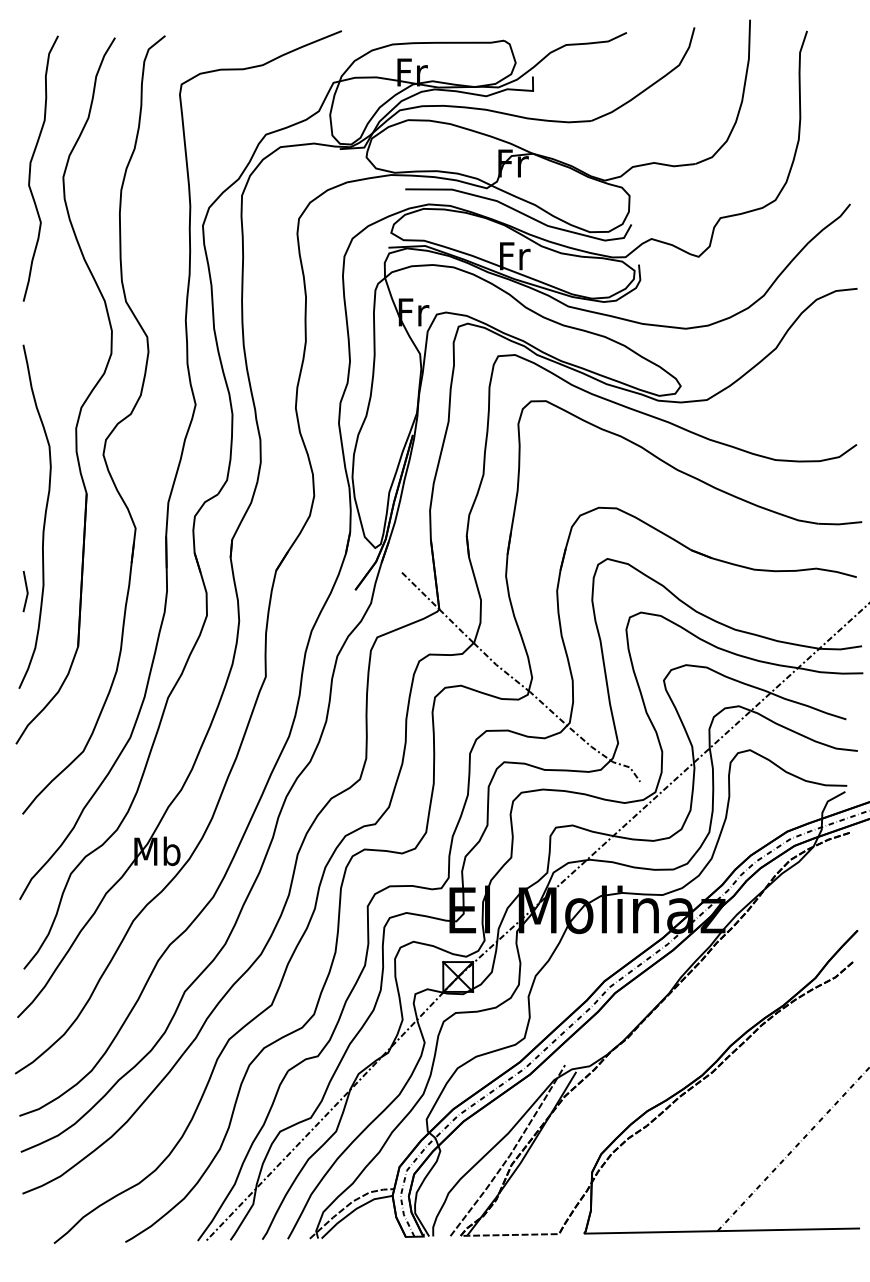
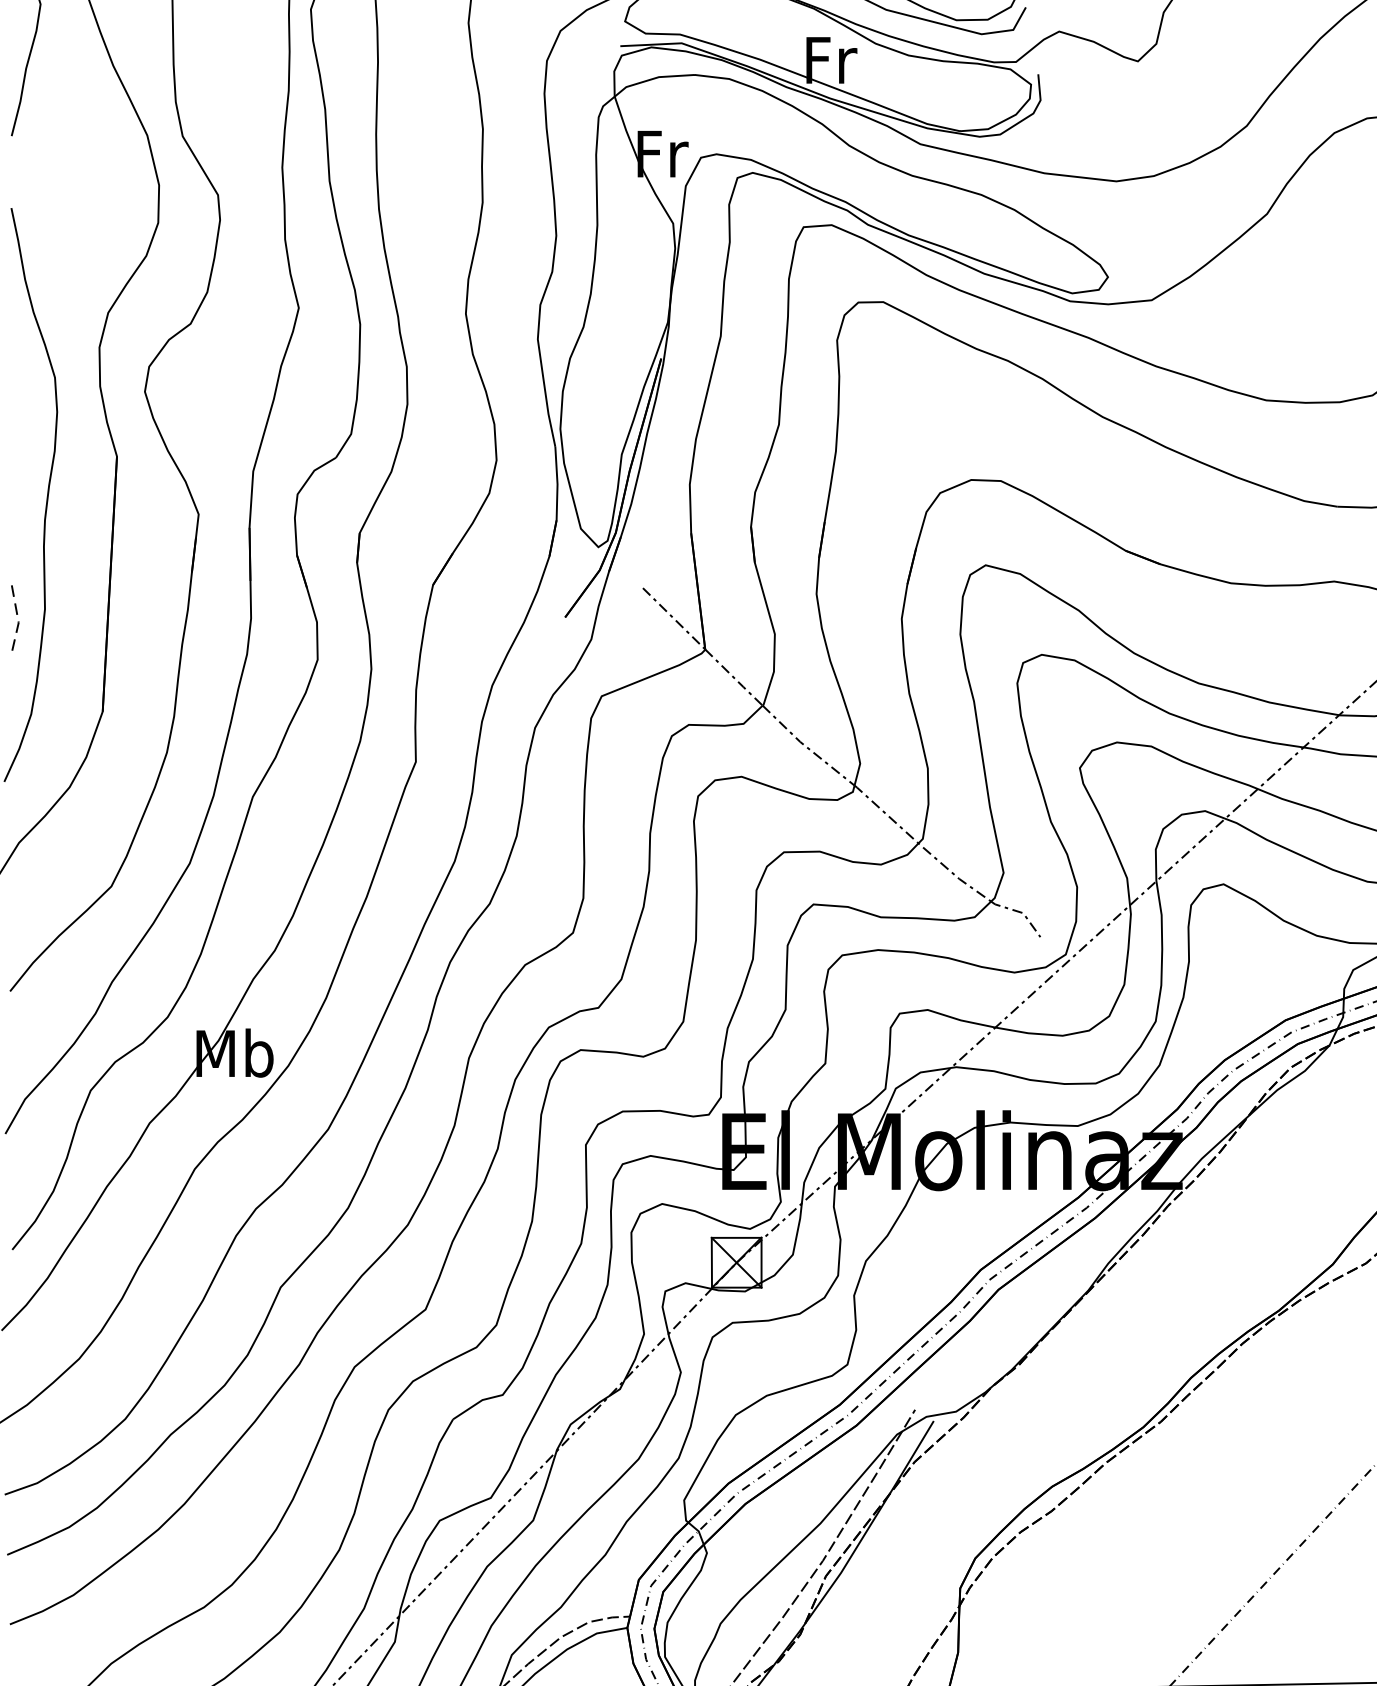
line: (27, 592) -> (18, 621), solid -> dashed

